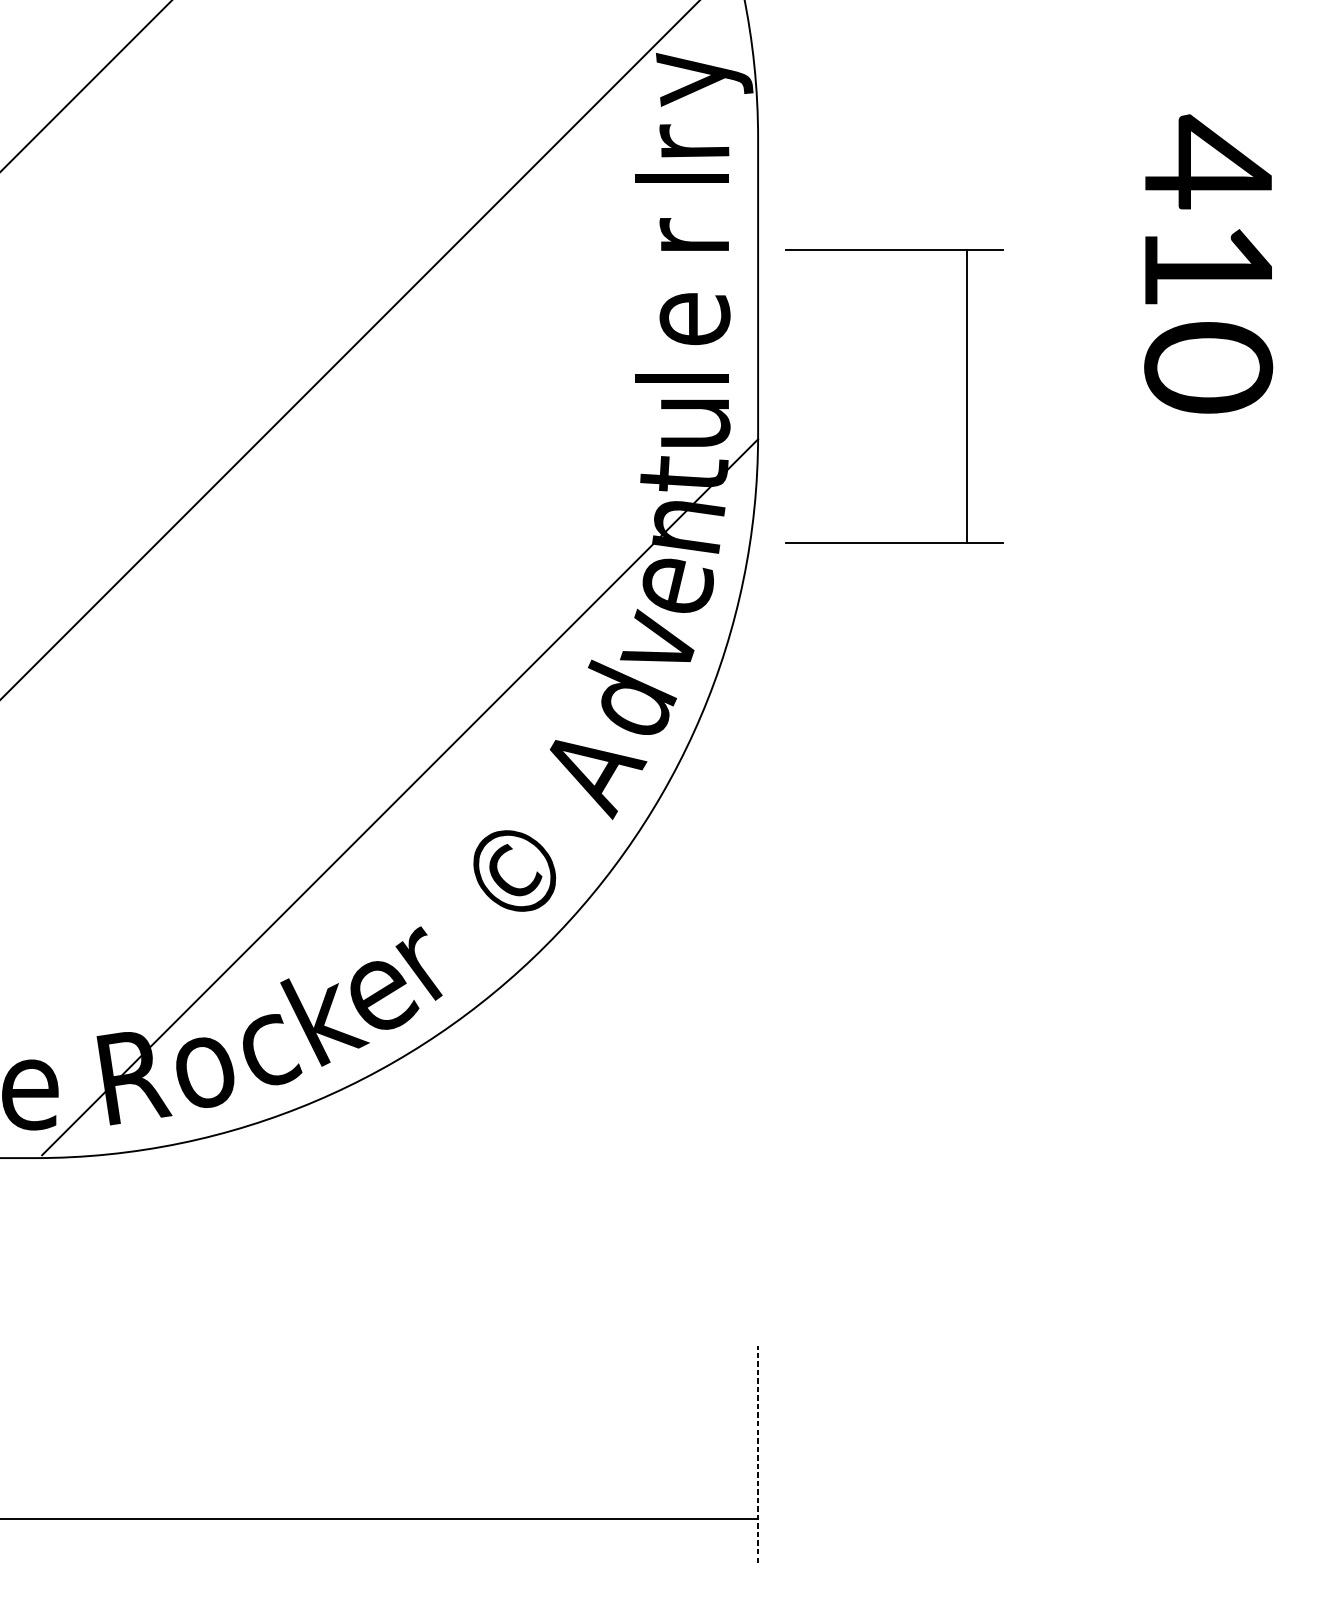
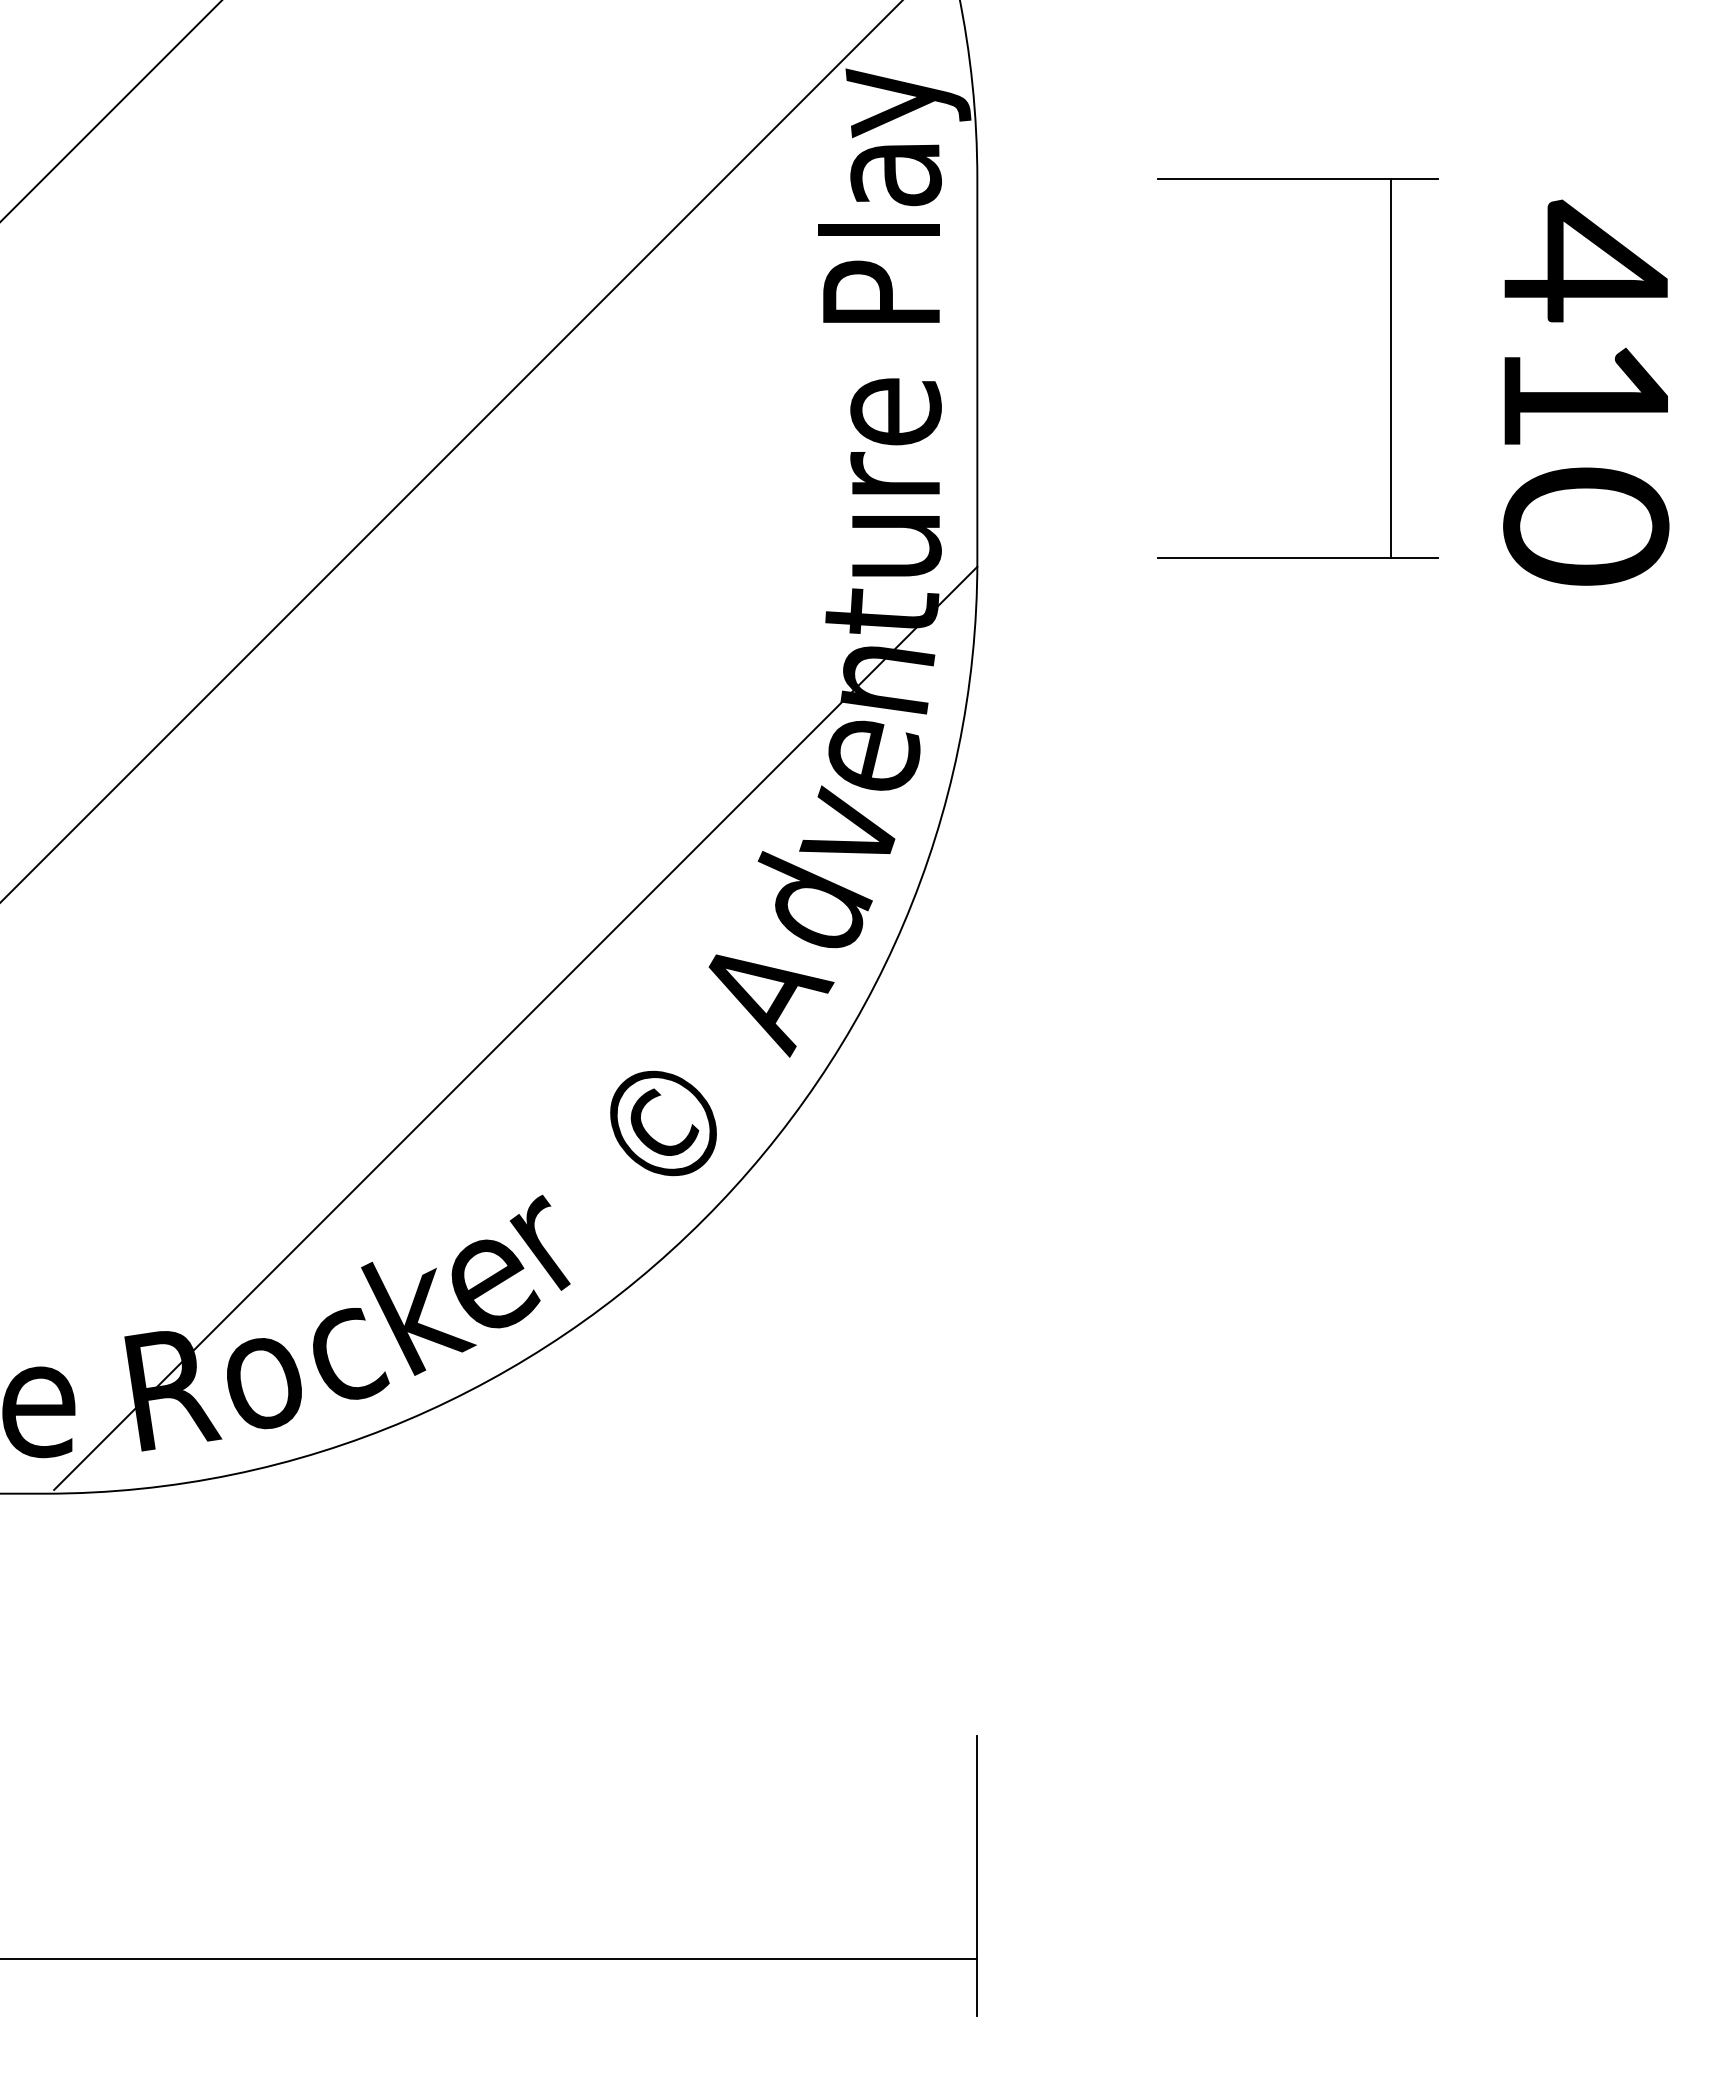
text: (694, 135) -> (895, 175), r -> a
text: (683, 225) -> (881, 291), r -> P
text: (1208, 263) -> (1586, 392), moved
text: (681, 366) -> (878, 473), l -> r
part: (966, 396) -> (1390, 368), moved
line: (758, 1454) -> (977, 1875), dashed -> solid

